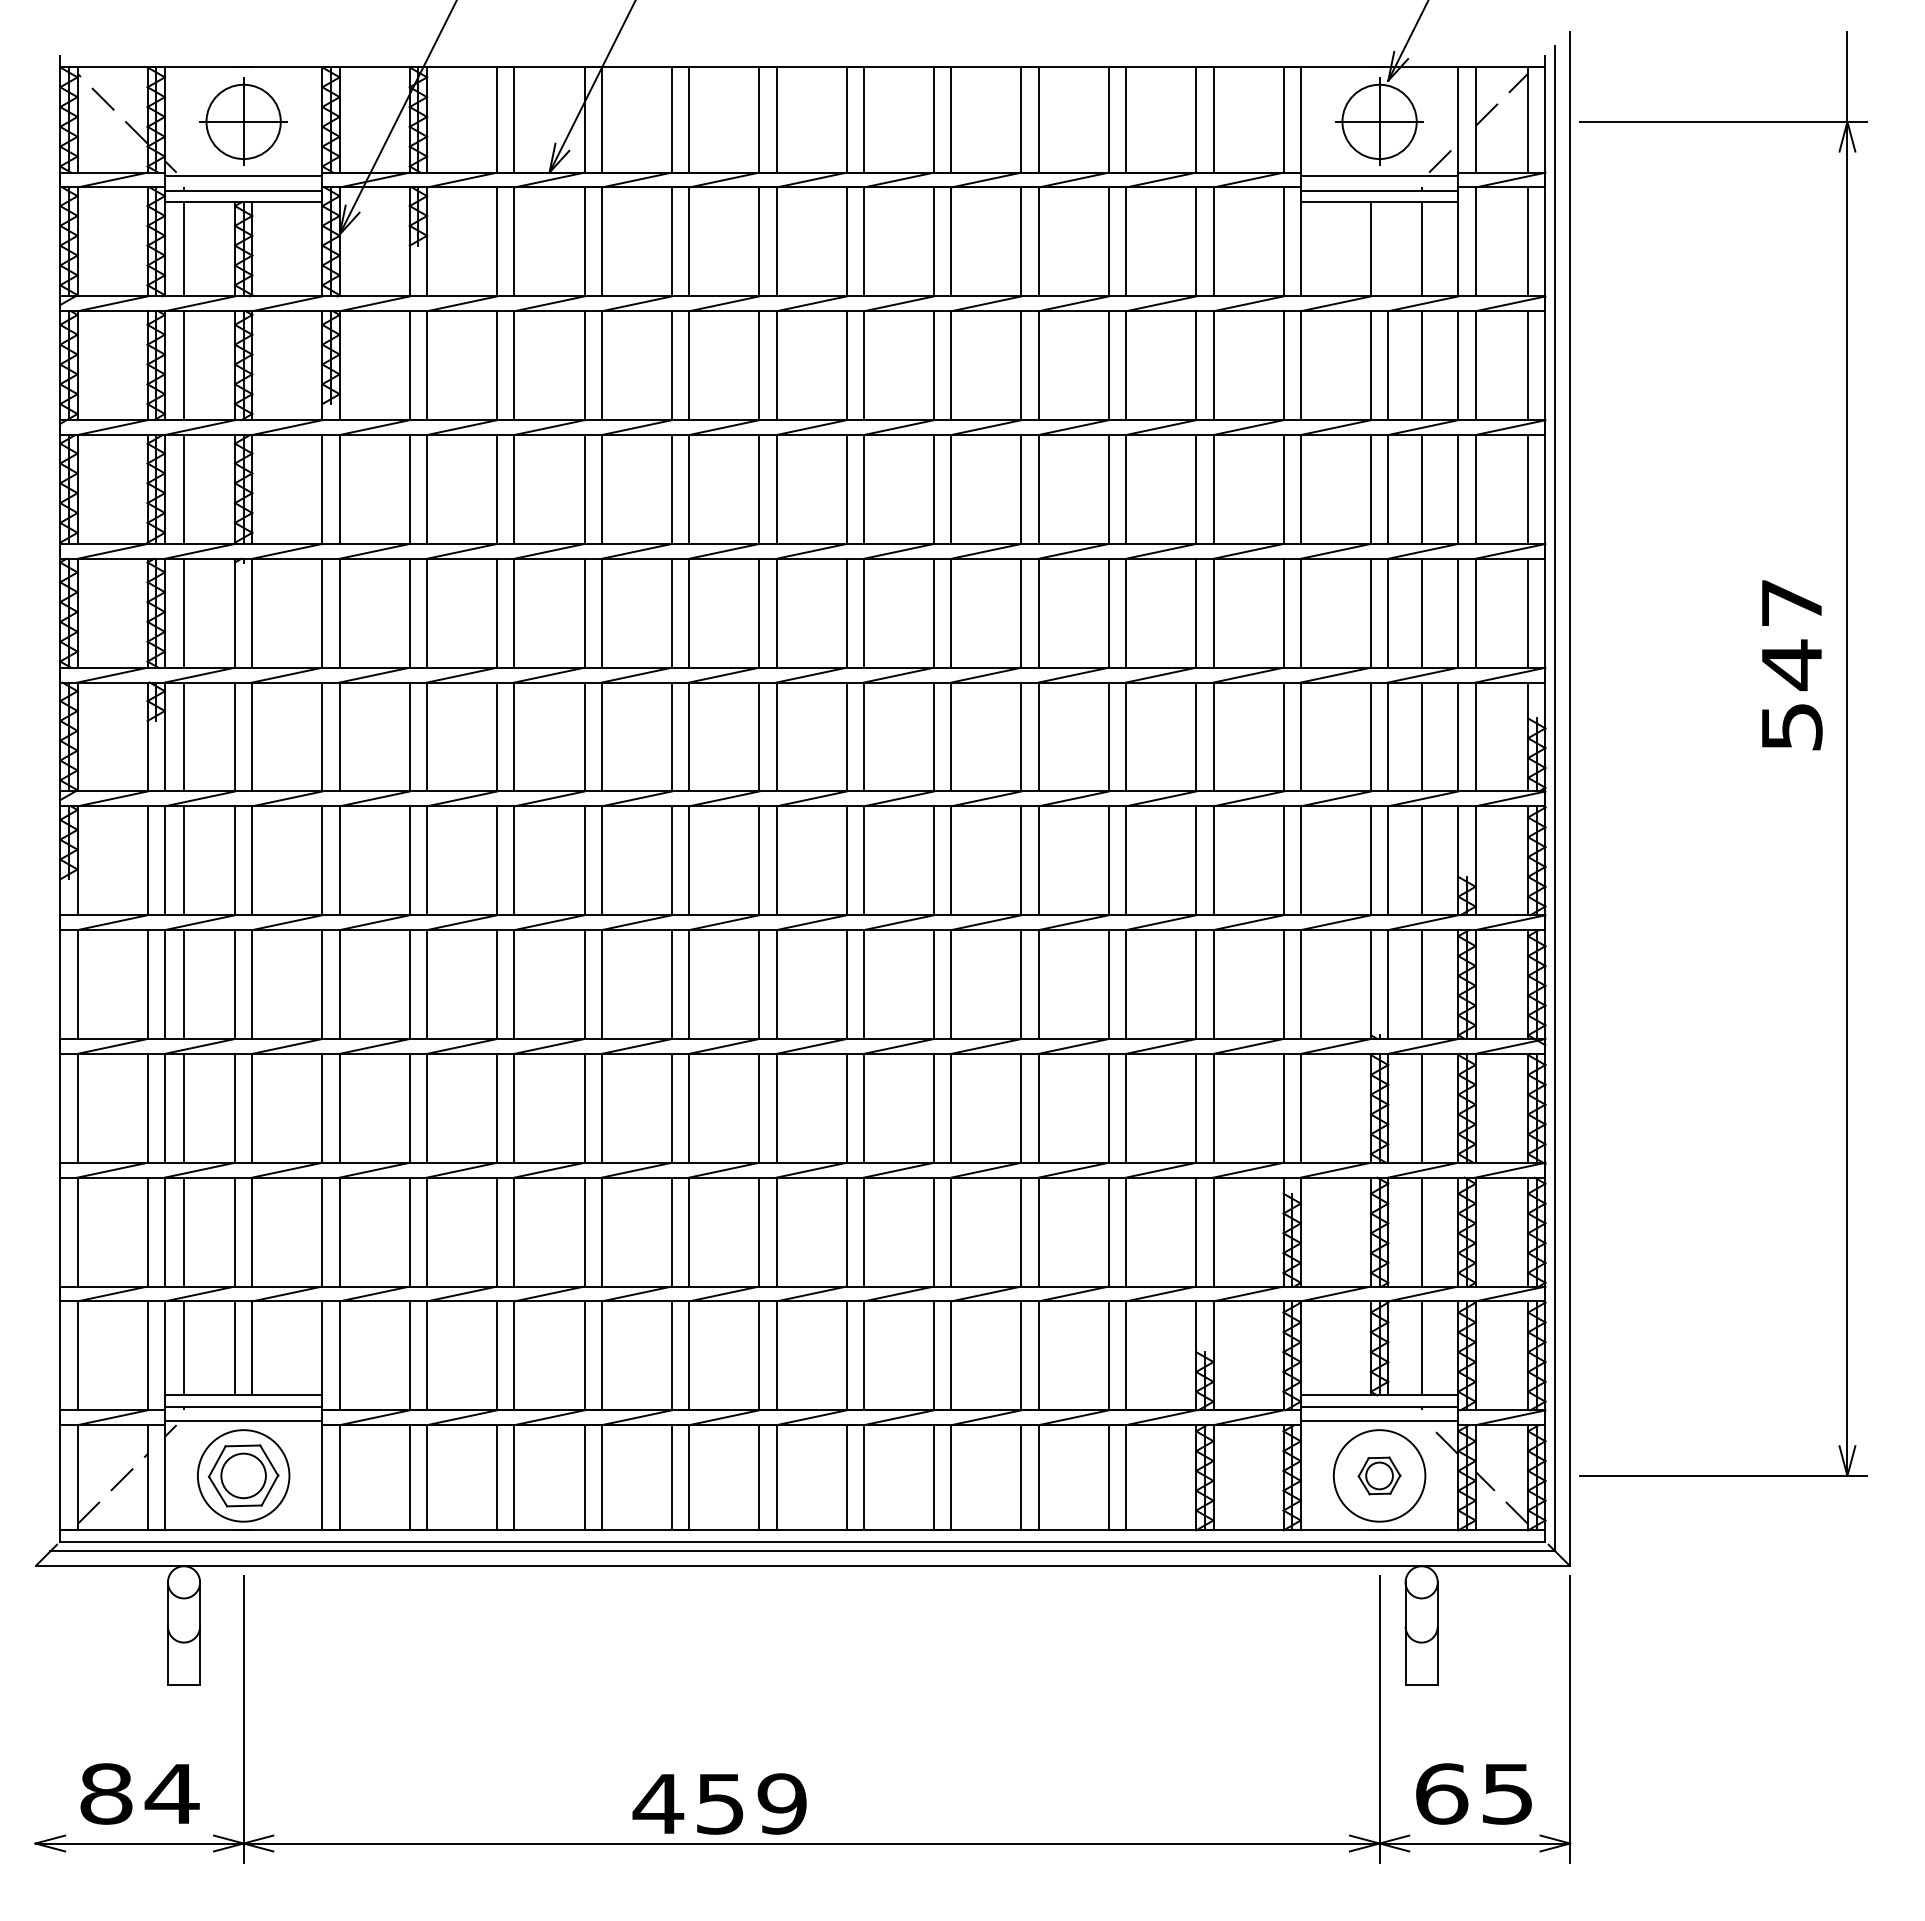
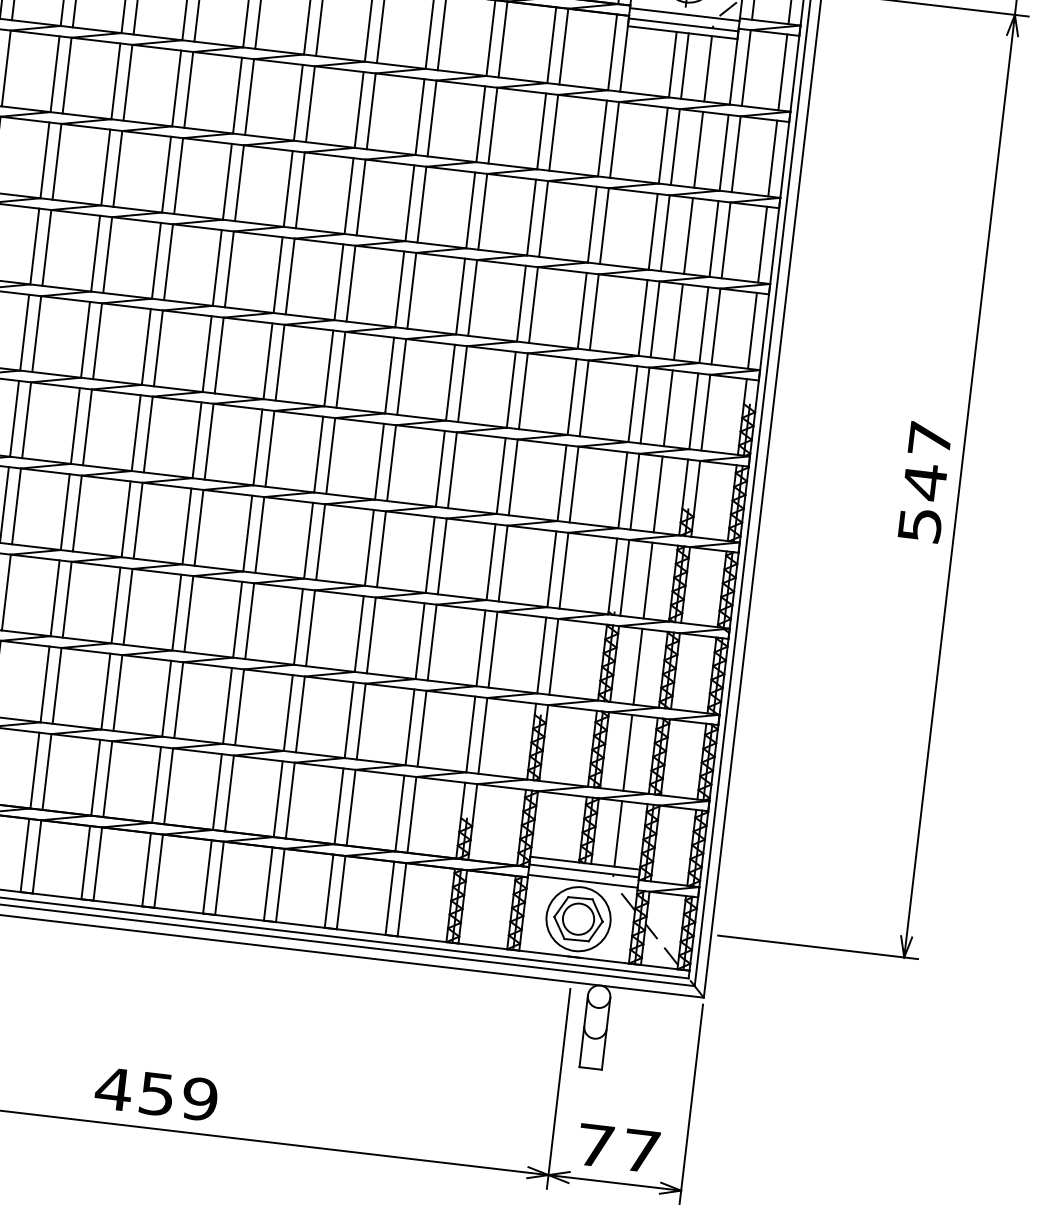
line: (1388, 249) -> (685, 66), added
text: (1792, 665) -> (925, 482), moved
part: (1379, 1475) -> (578, 918), size x1.67
text: (1474, 1793) -> (618, 1148), 65 -> 77
text: (719, 1803) -> (156, 1093), moved

